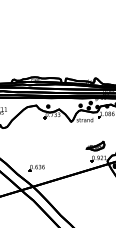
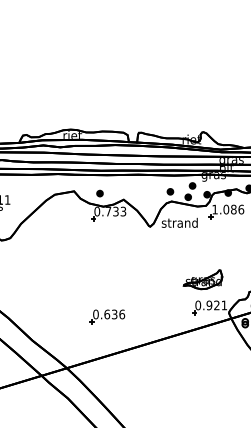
part: (36, 168) -> (106, 317), moved

